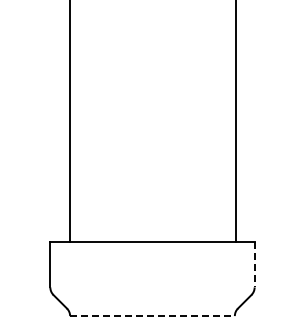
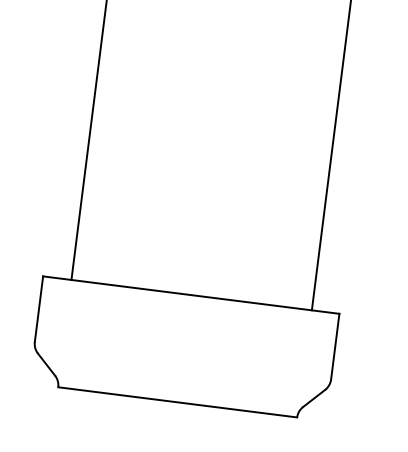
line: (254, 264) -> (335, 346), dashed -> solid
line: (152, 316) -> (177, 402), dashed -> solid

